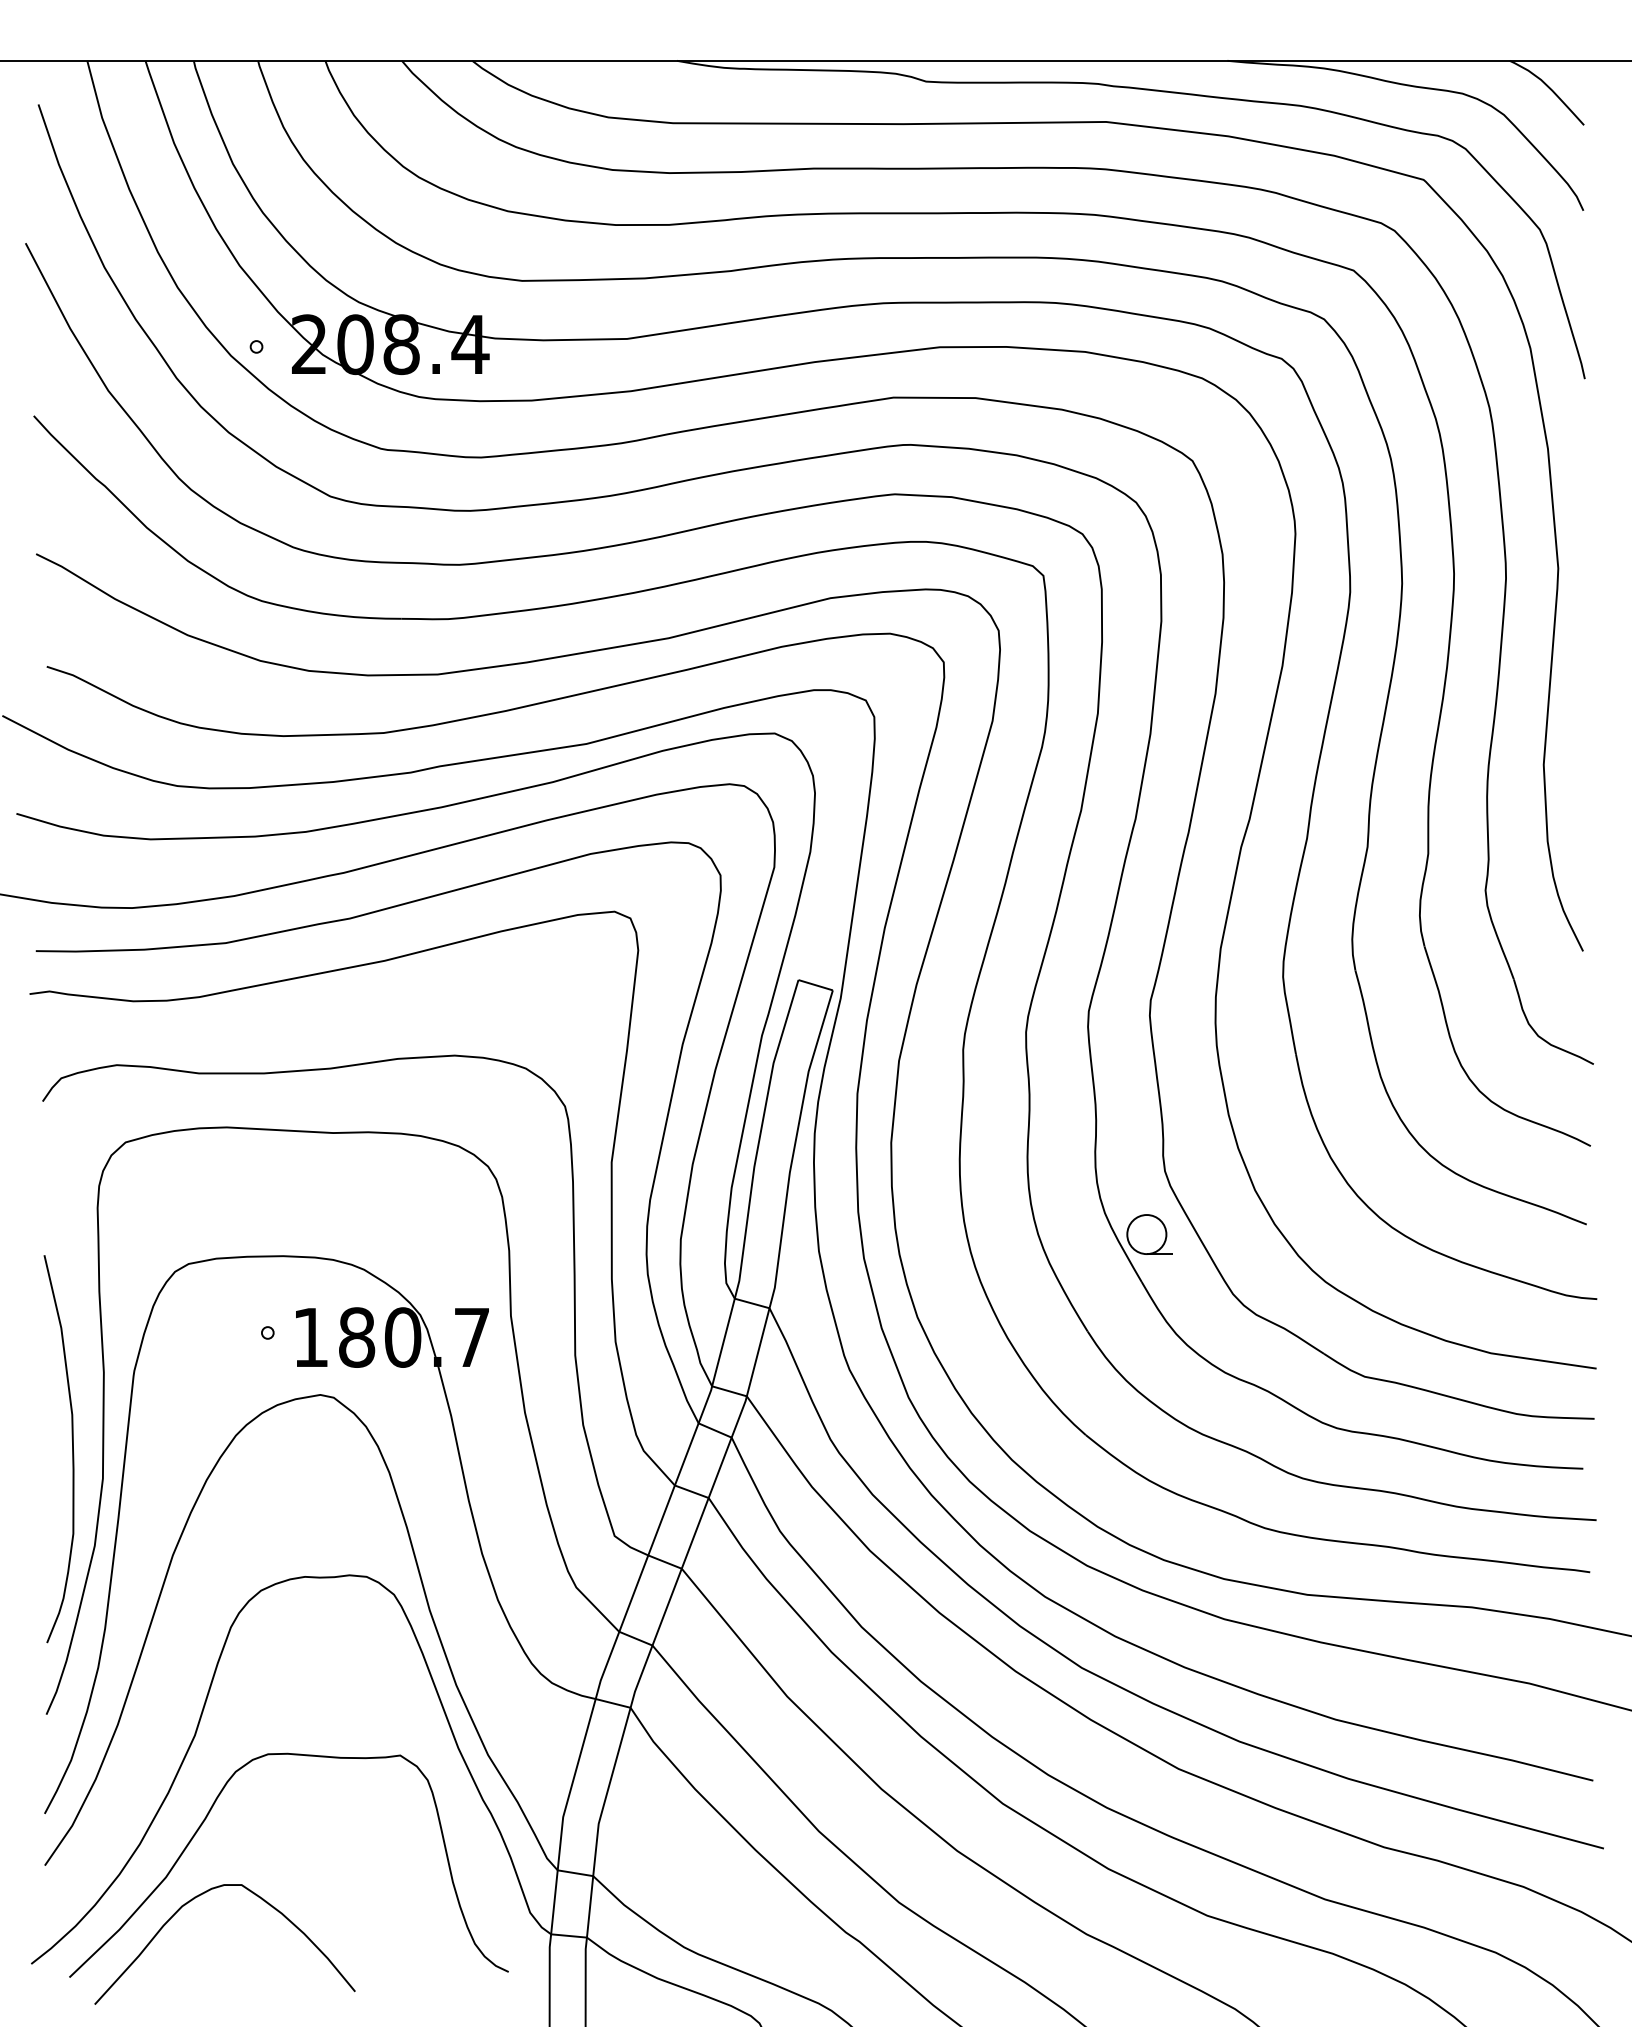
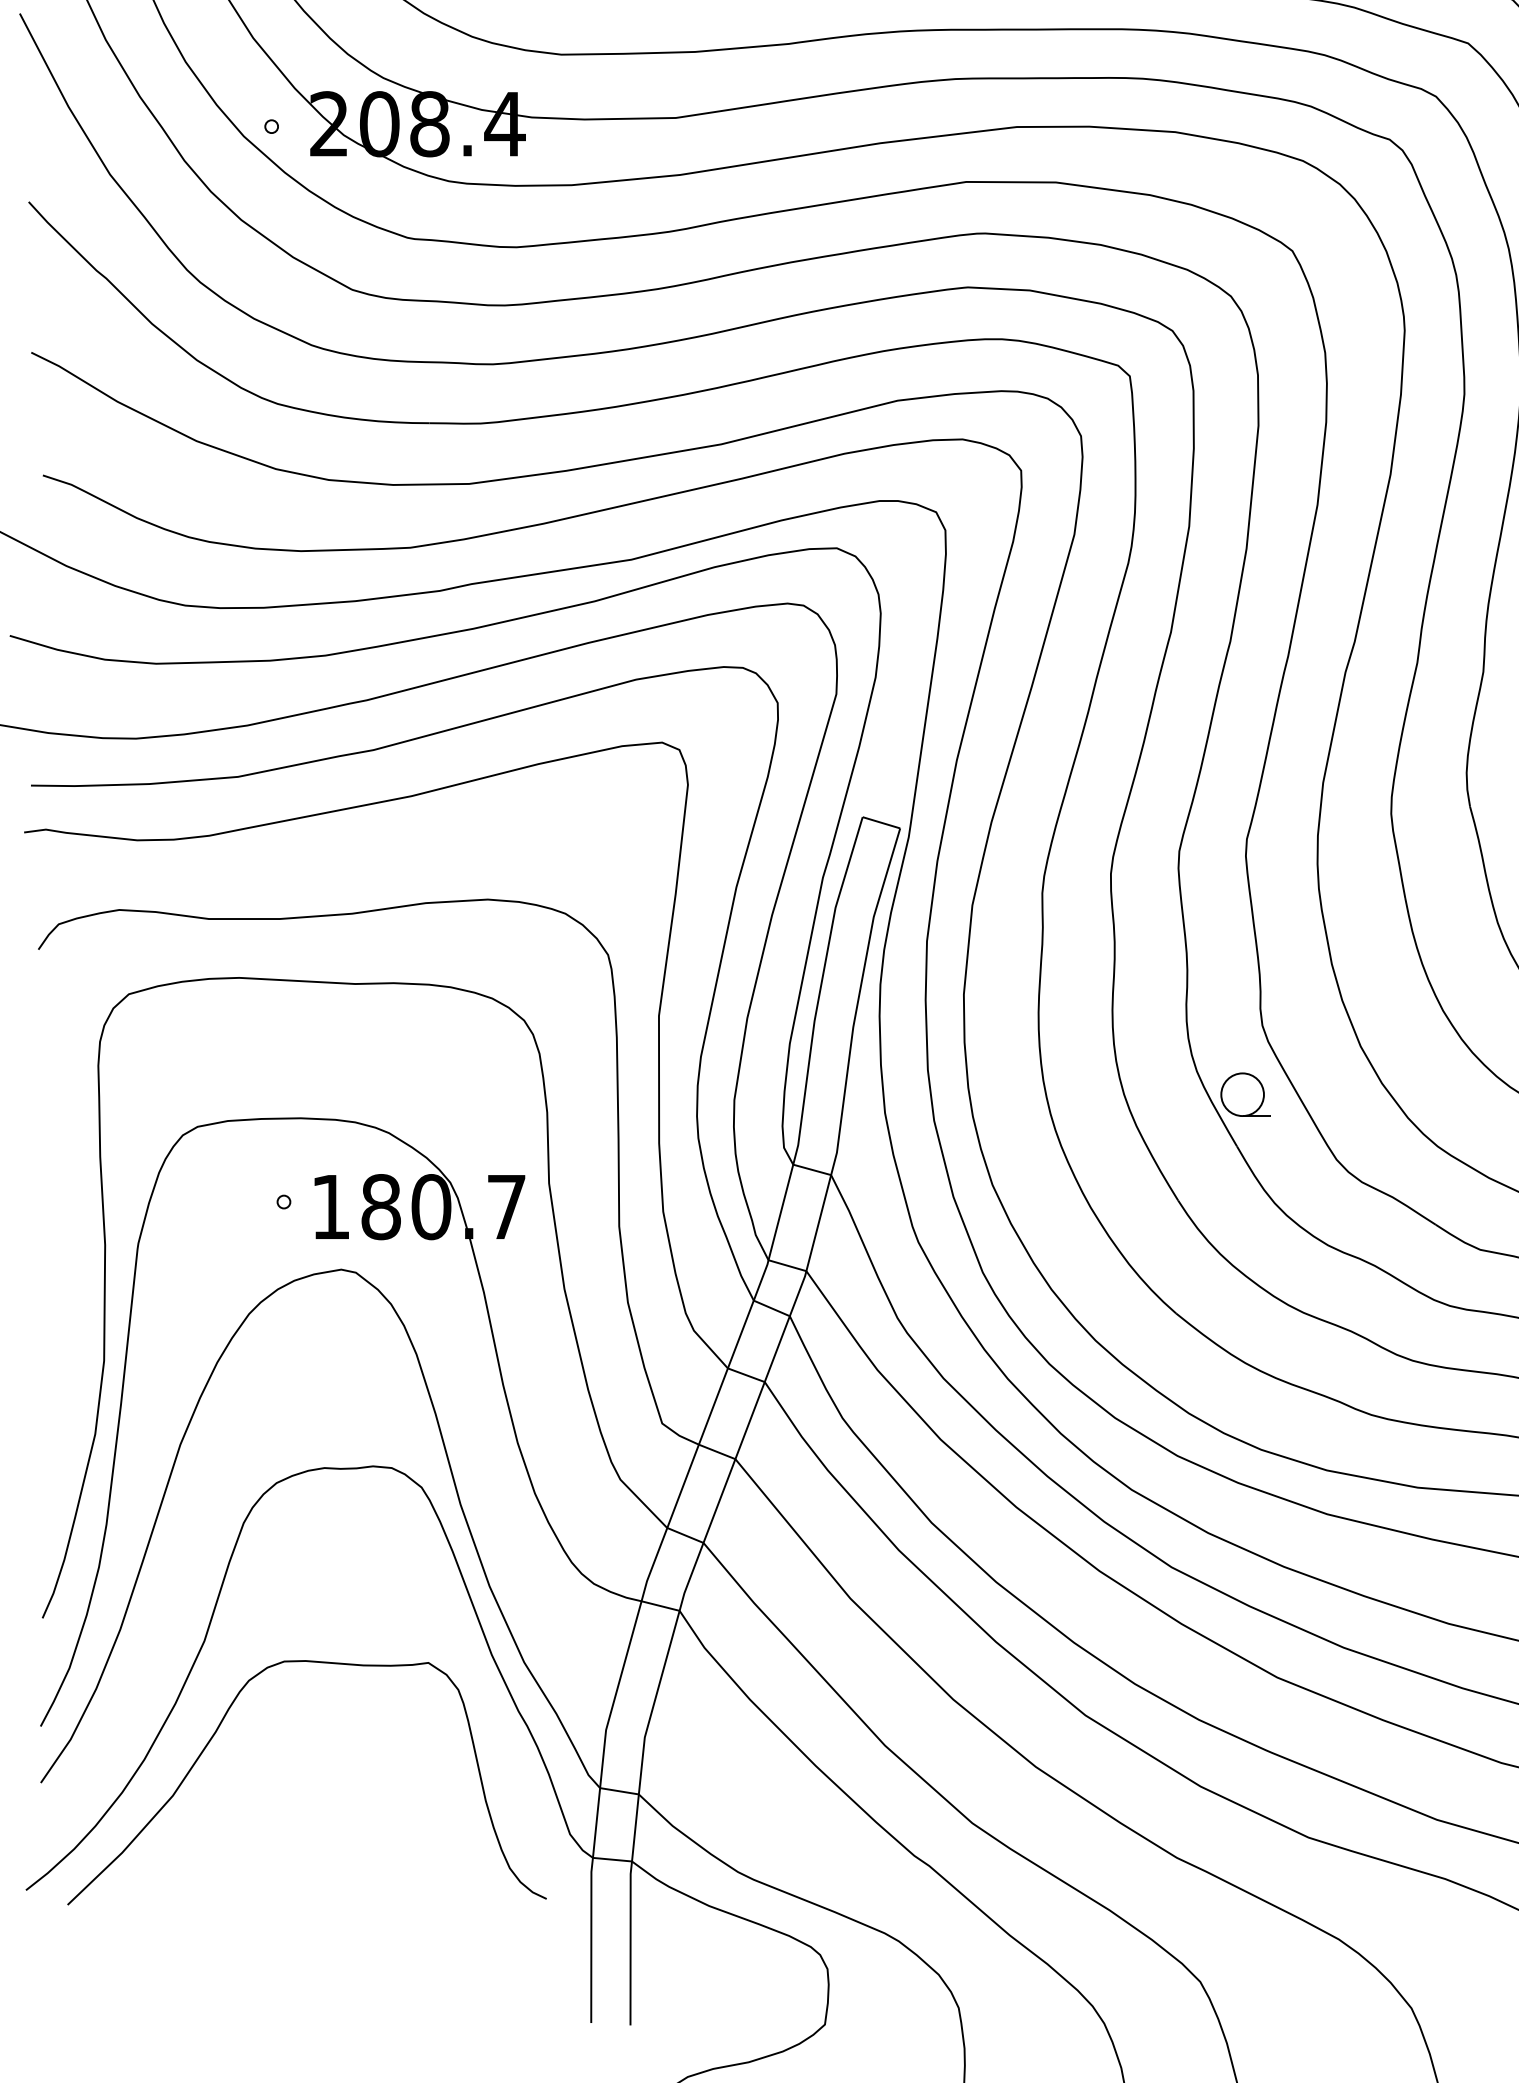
curve: (72, 1449) -> (70, 1329), removed
curve: (194, 1899) -> (204, 1819), removed

